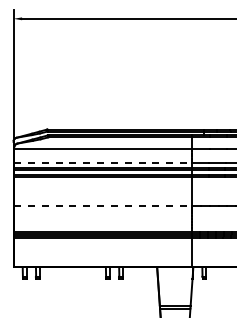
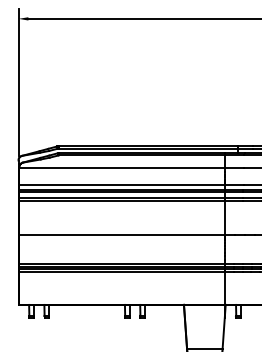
line: (103, 163) -> (122, 185), dashed -> solid
line: (103, 206) -> (122, 235), dashed -> solid

